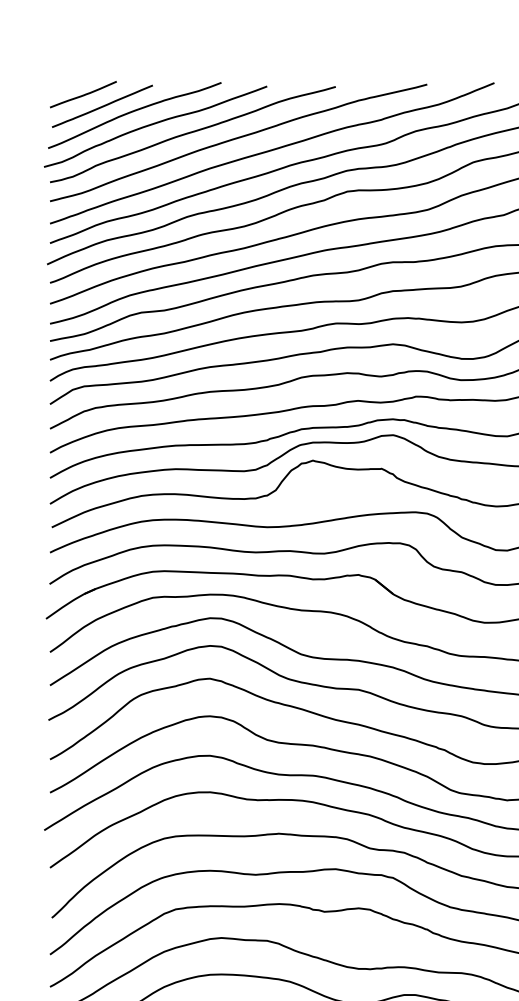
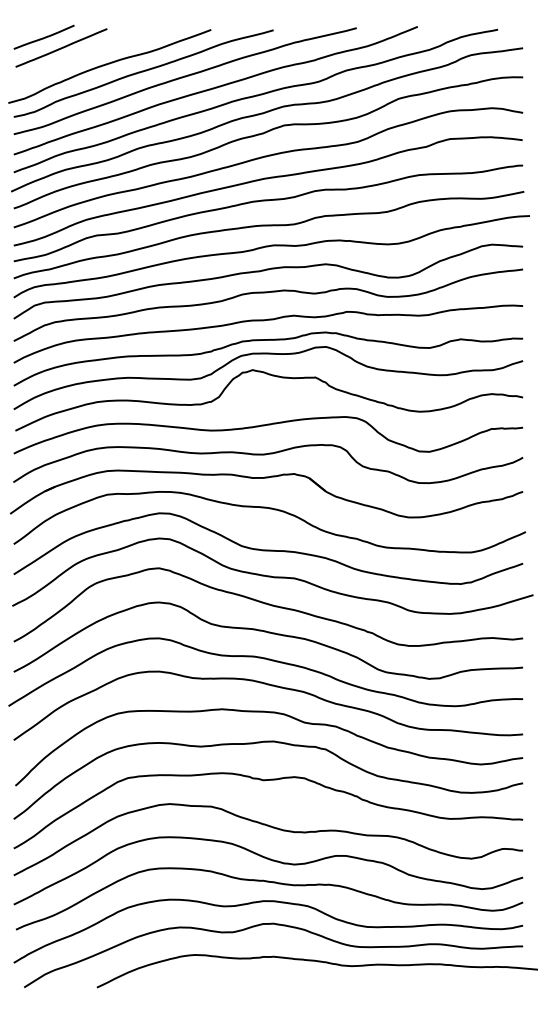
curve: (133, 112) -> (89, 53), removed

